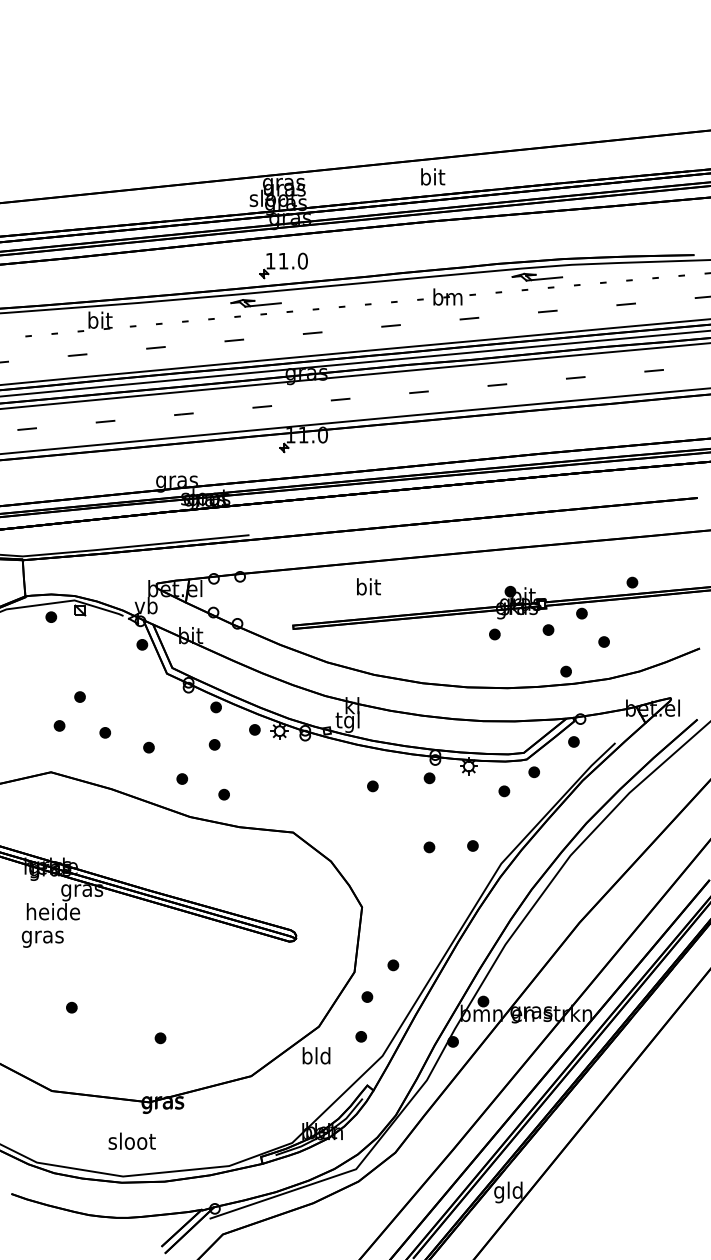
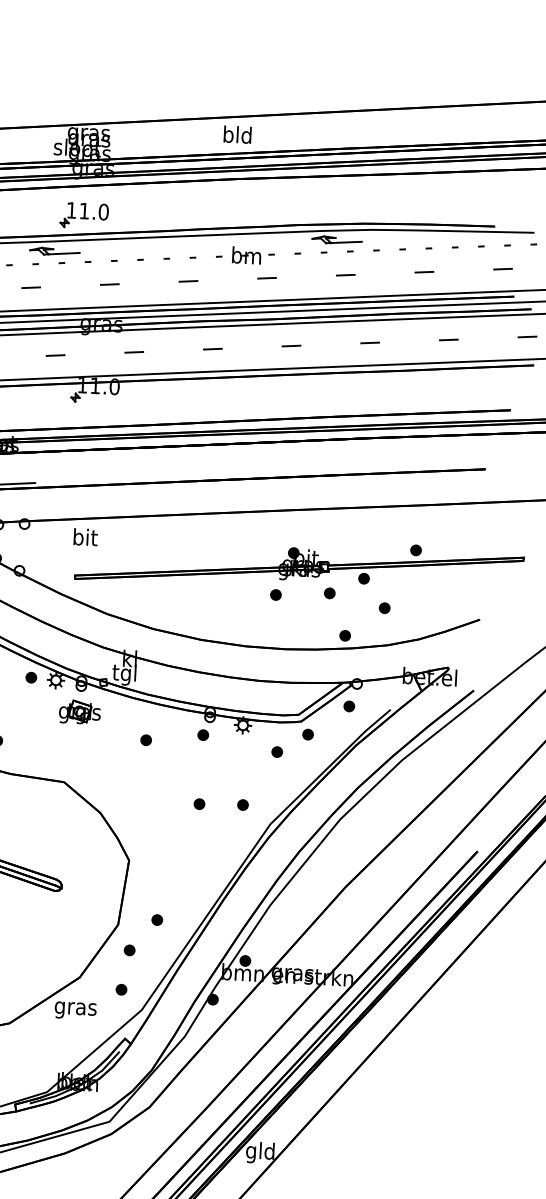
text: (432, 176) -> (237, 134), bit -> bld
text: (368, 586) -> (85, 536), moved
part: (305, 761) -> (80, 711), added
text: (316, 1057) -> (75, 1008), bld -> gras

